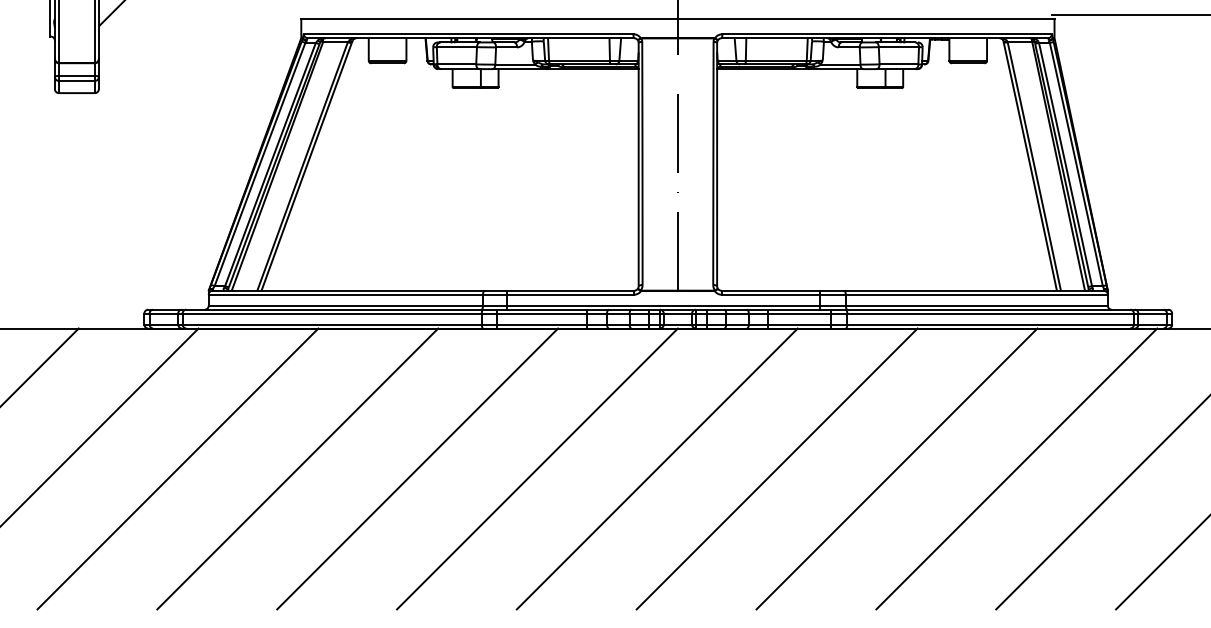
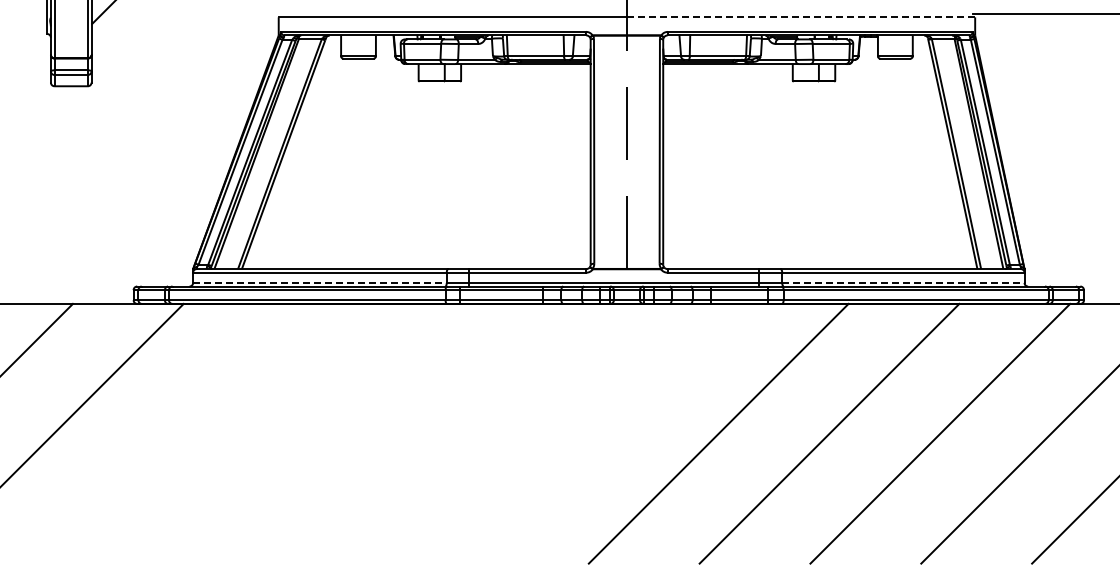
line: (865, 18) -> (800, 17), solid -> dashed
line: (345, 305) -> (319, 282), solid -> dashed
line: (976, 305) -> (903, 282), solid -> dashed
line: (177, 468) -> (164, 433), removed
line: (297, 468) -> (275, 433), removed
line: (417, 468) -> (386, 433), removed
line: (536, 468) -> (496, 433), removed
line: (656, 468) -> (607, 433), removed

